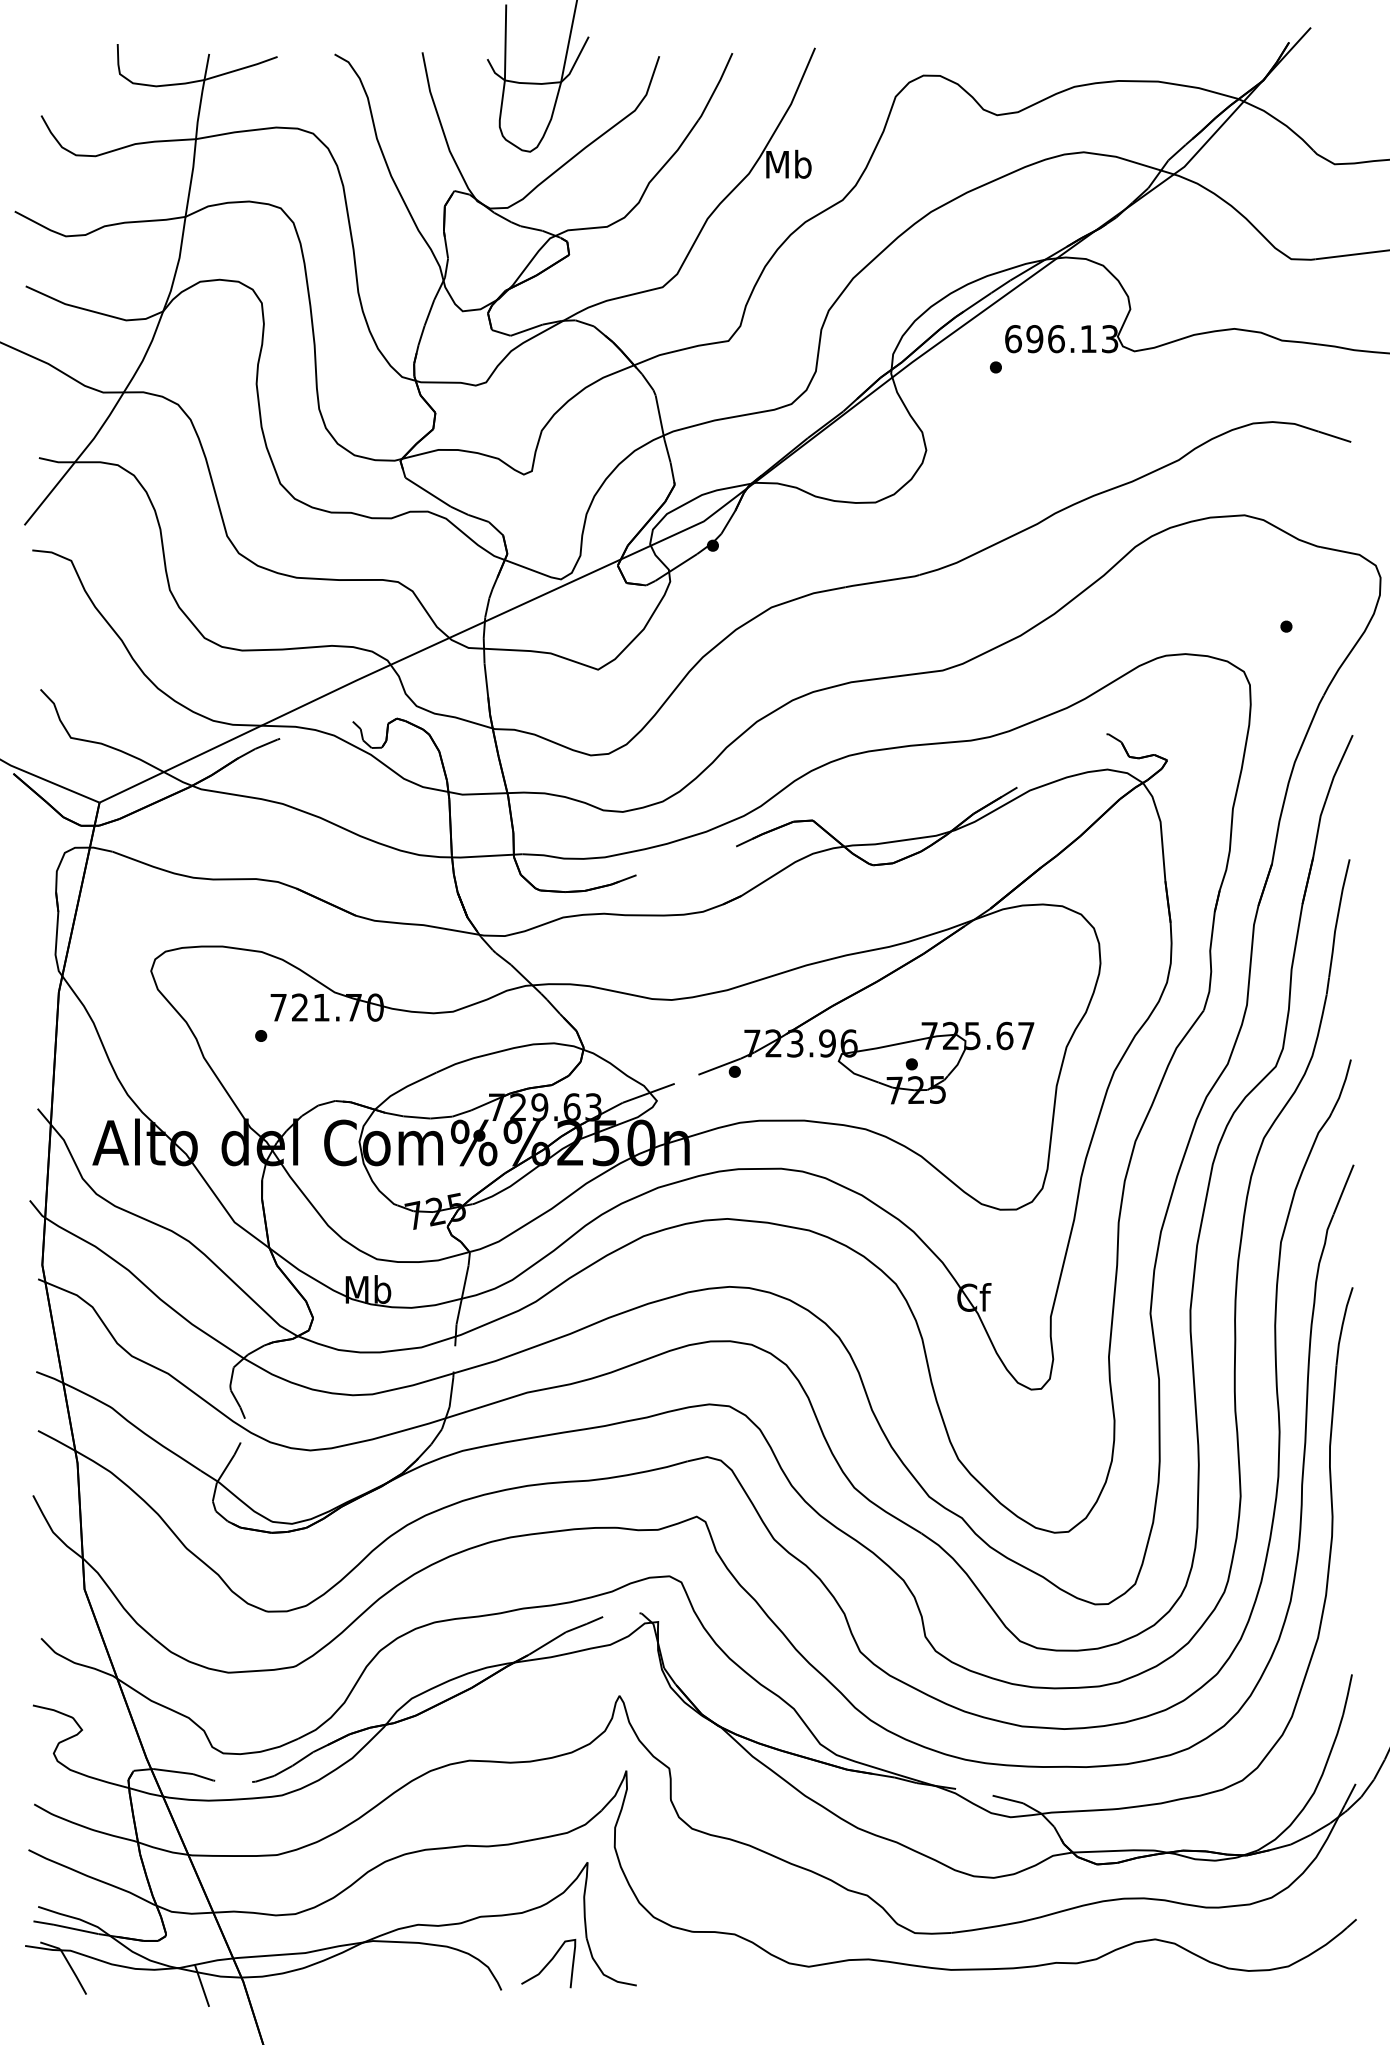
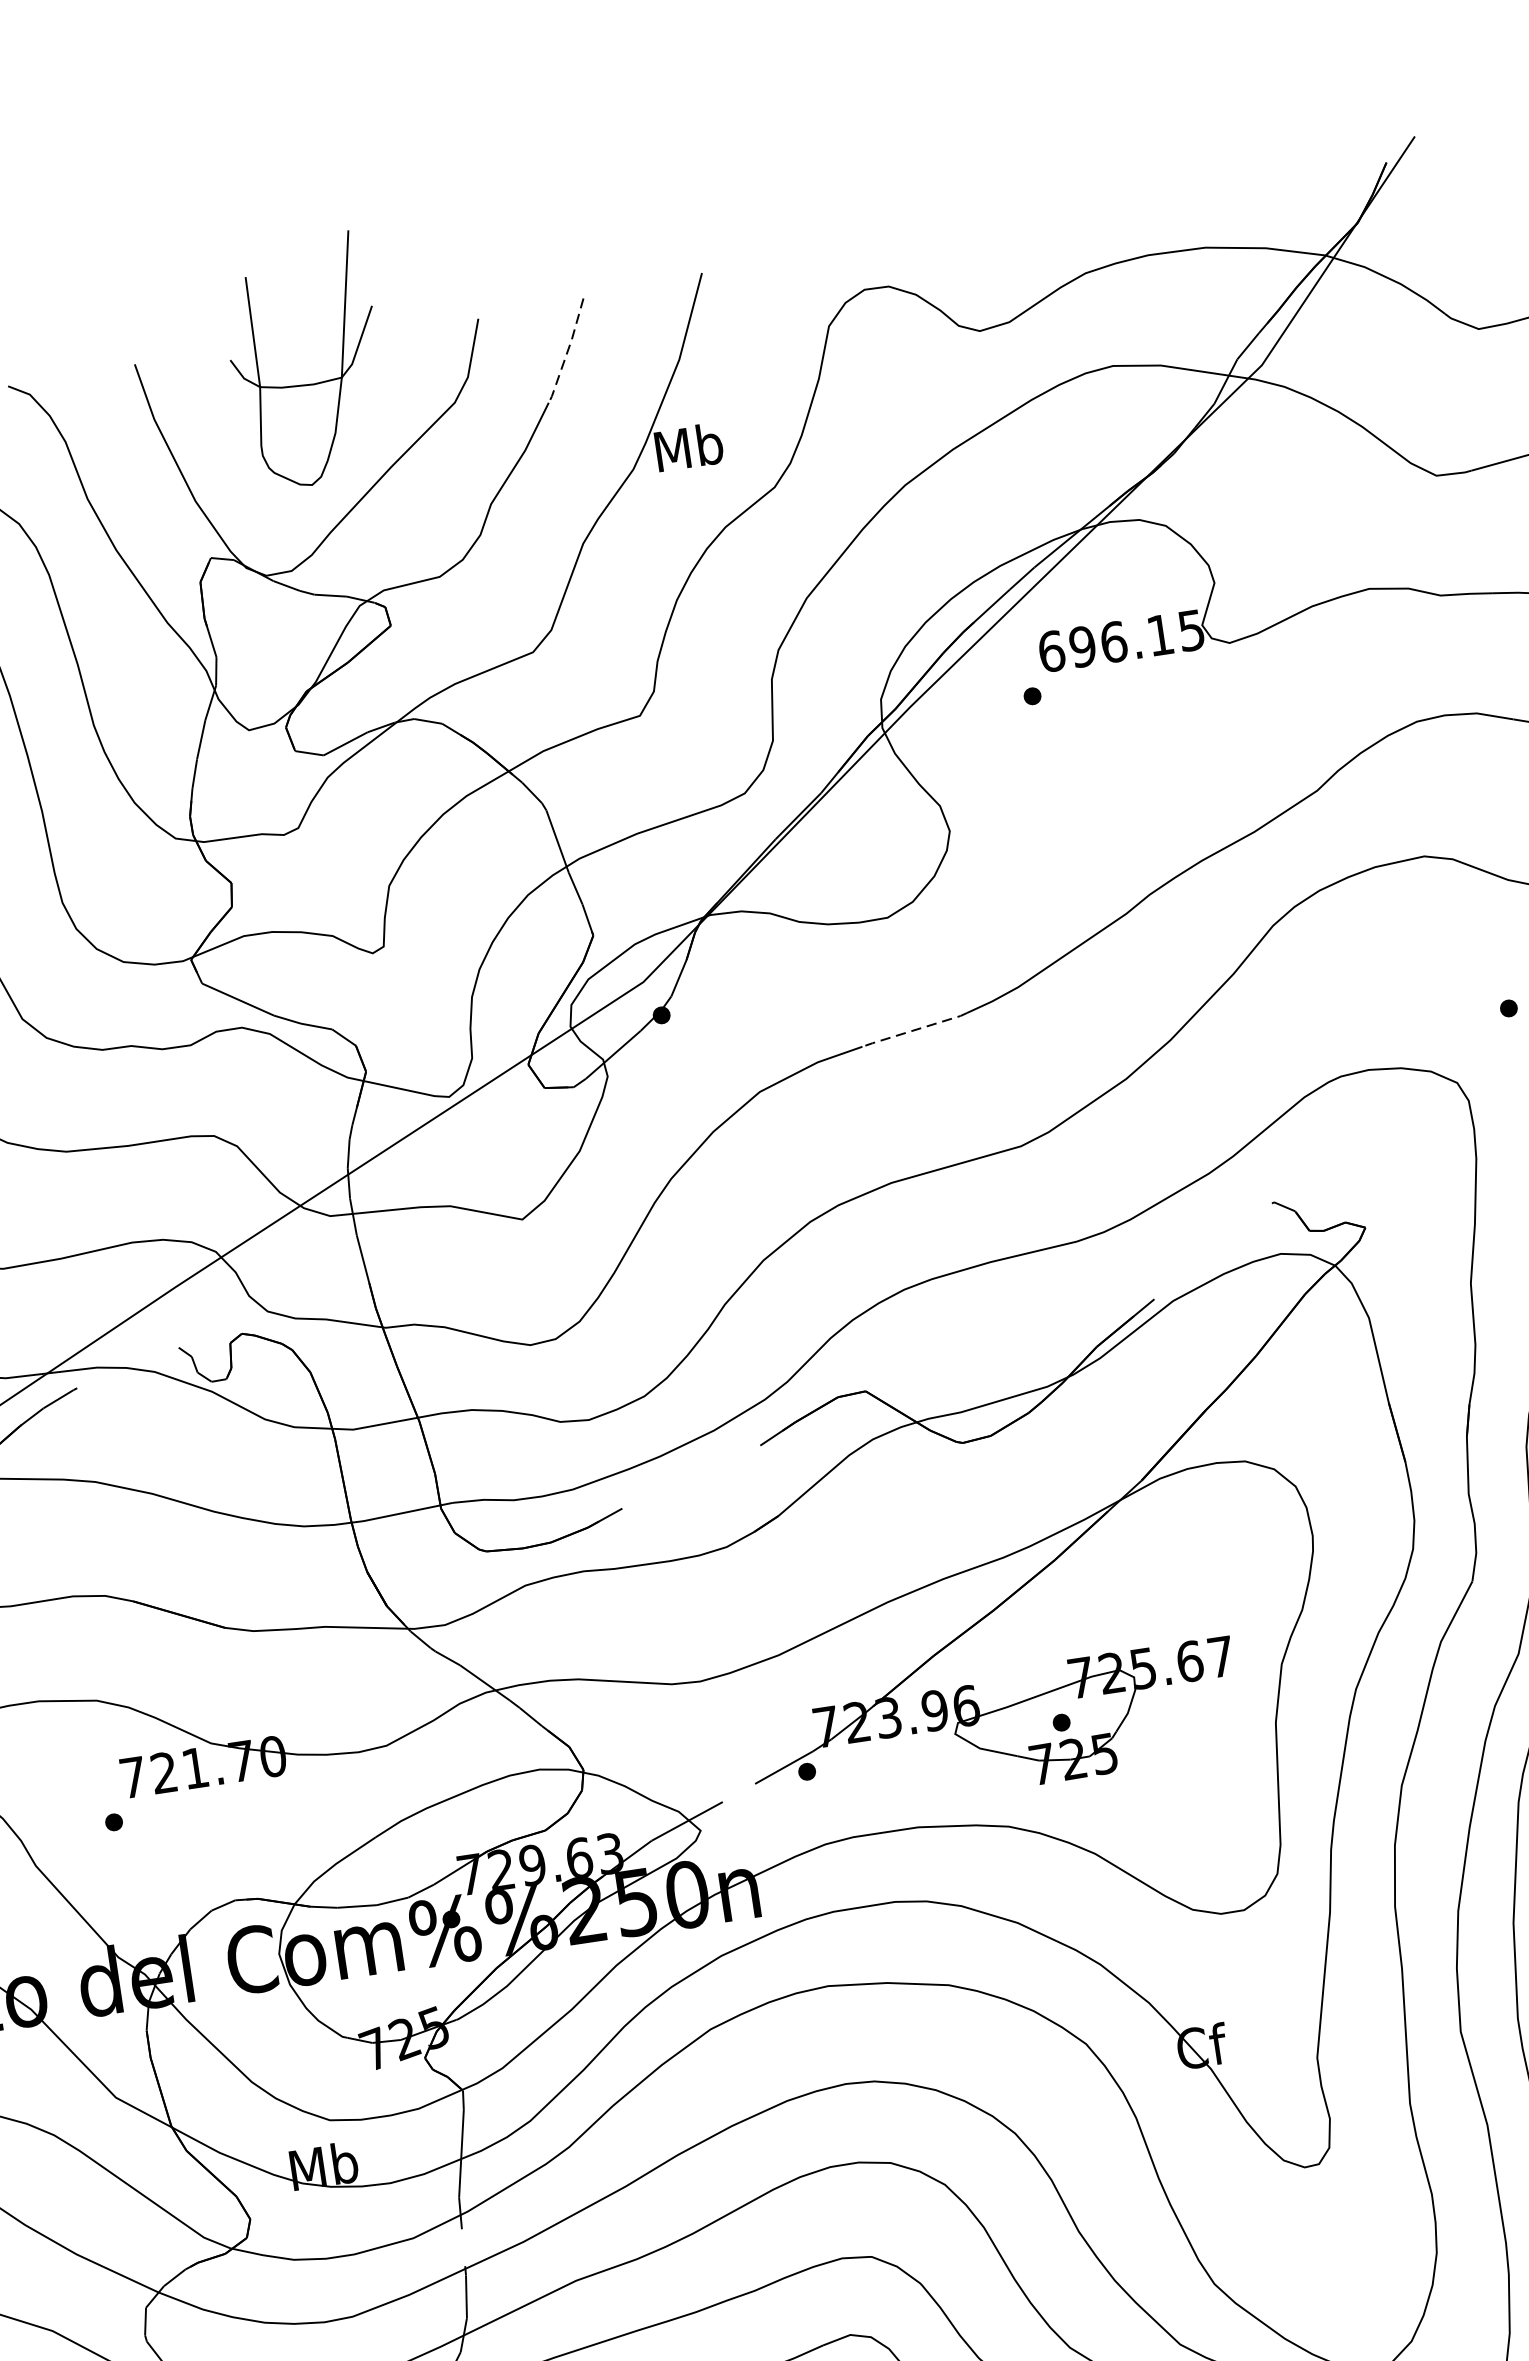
line: (716, 87) -> (567, 351), solid -> dashed
text: (1110, 338) -> (1192, 629), 696.13 -> 696.15
line: (882, 581) -> (914, 1030), solid -> dashed

